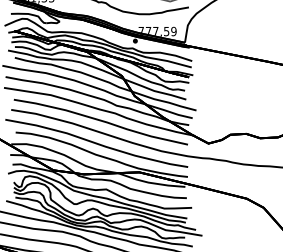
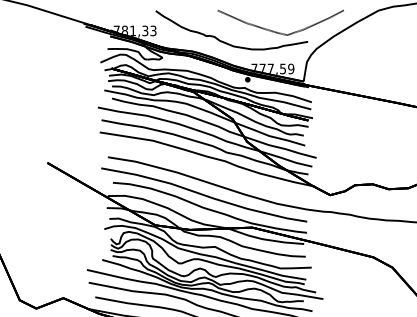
curve: (100, 121) -> (208, 170), removed

